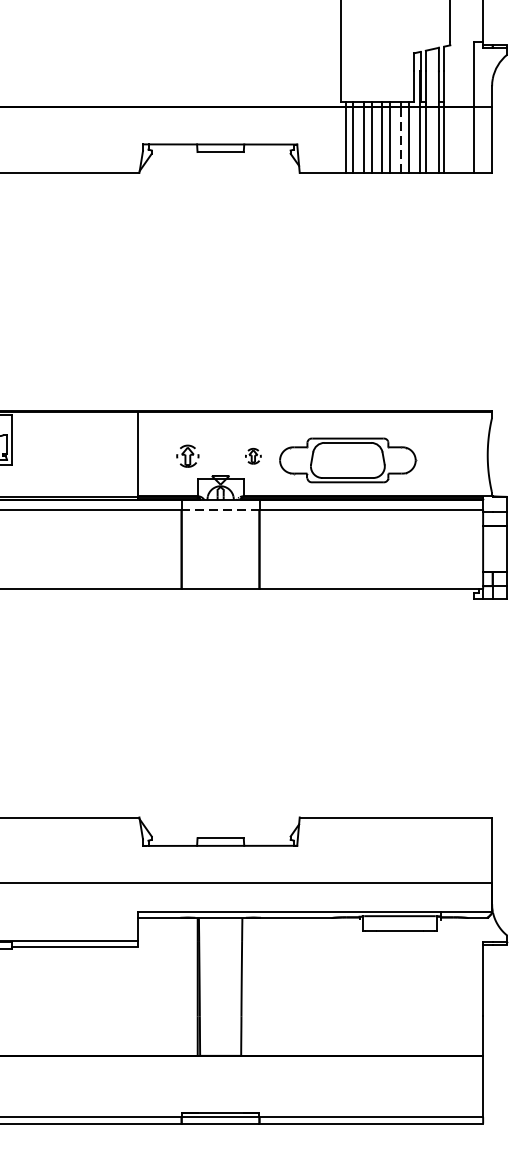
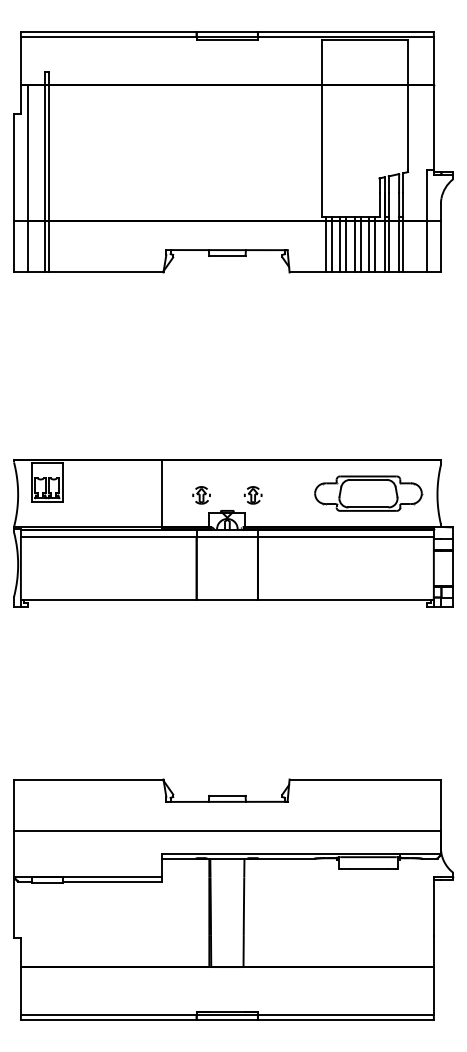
line: (401, 139) -> (369, 246), dashed -> solid
part: (252, 456) -> (252, 495), size x1.43
part: (347, 460) -> (368, 493), moved
line: (220, 509) -> (227, 537), dashed -> solid

